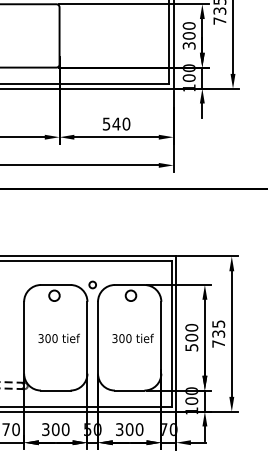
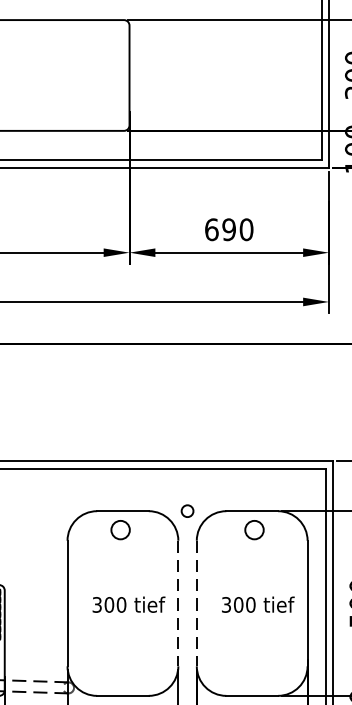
text: (111, 123) -> (220, 228), 540 -> 690
line: (87, 337) -> (178, 603), solid -> dashed
line: (98, 337) -> (197, 603), solid -> dashed

